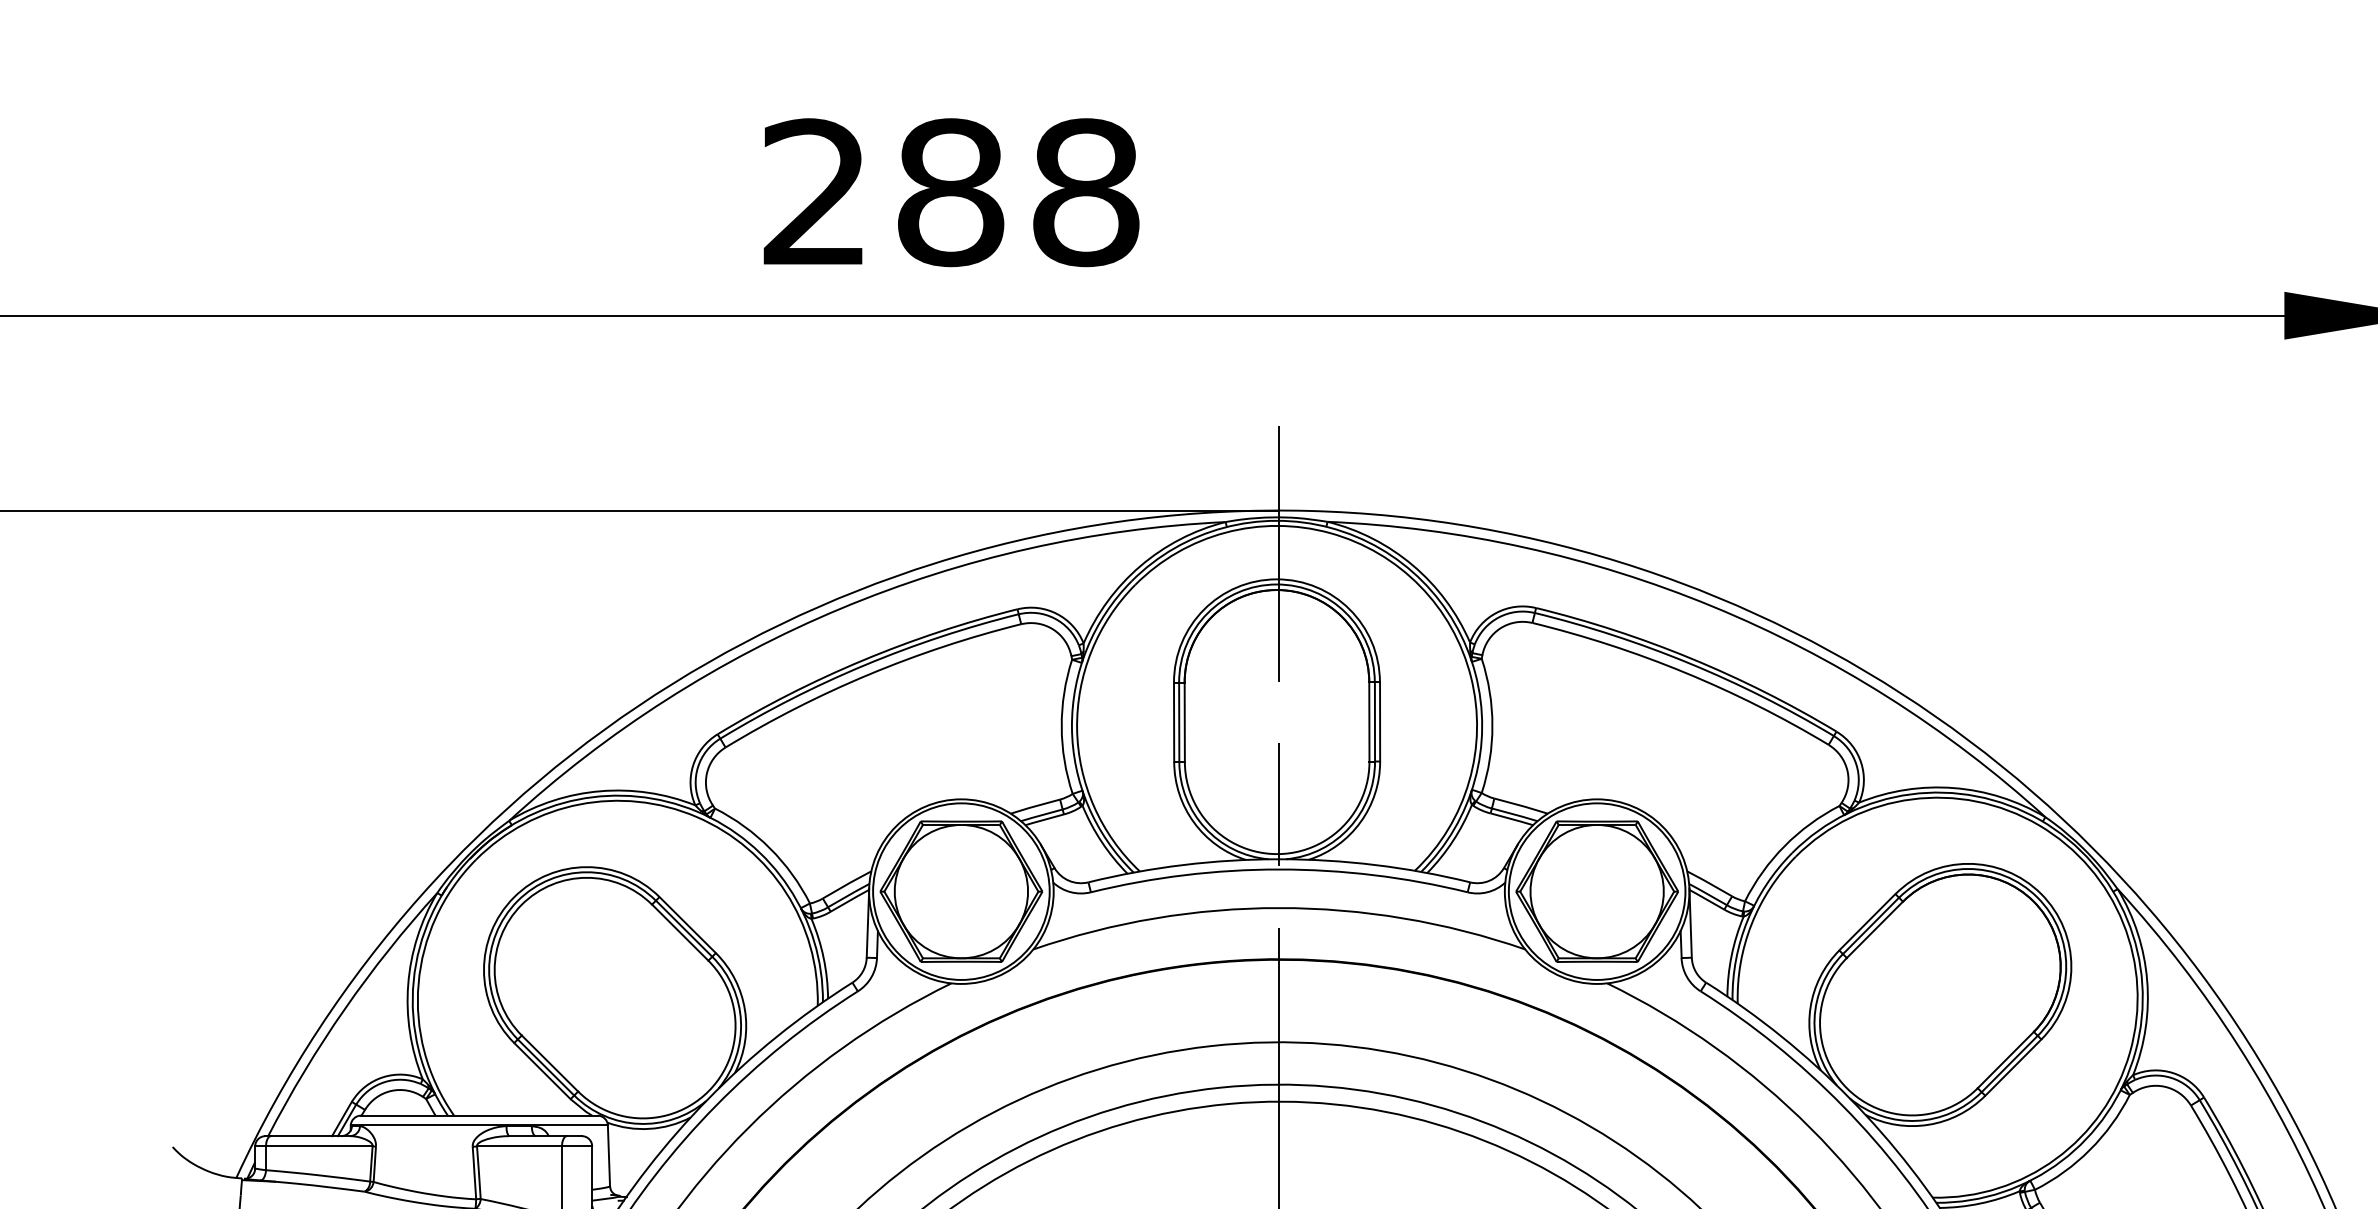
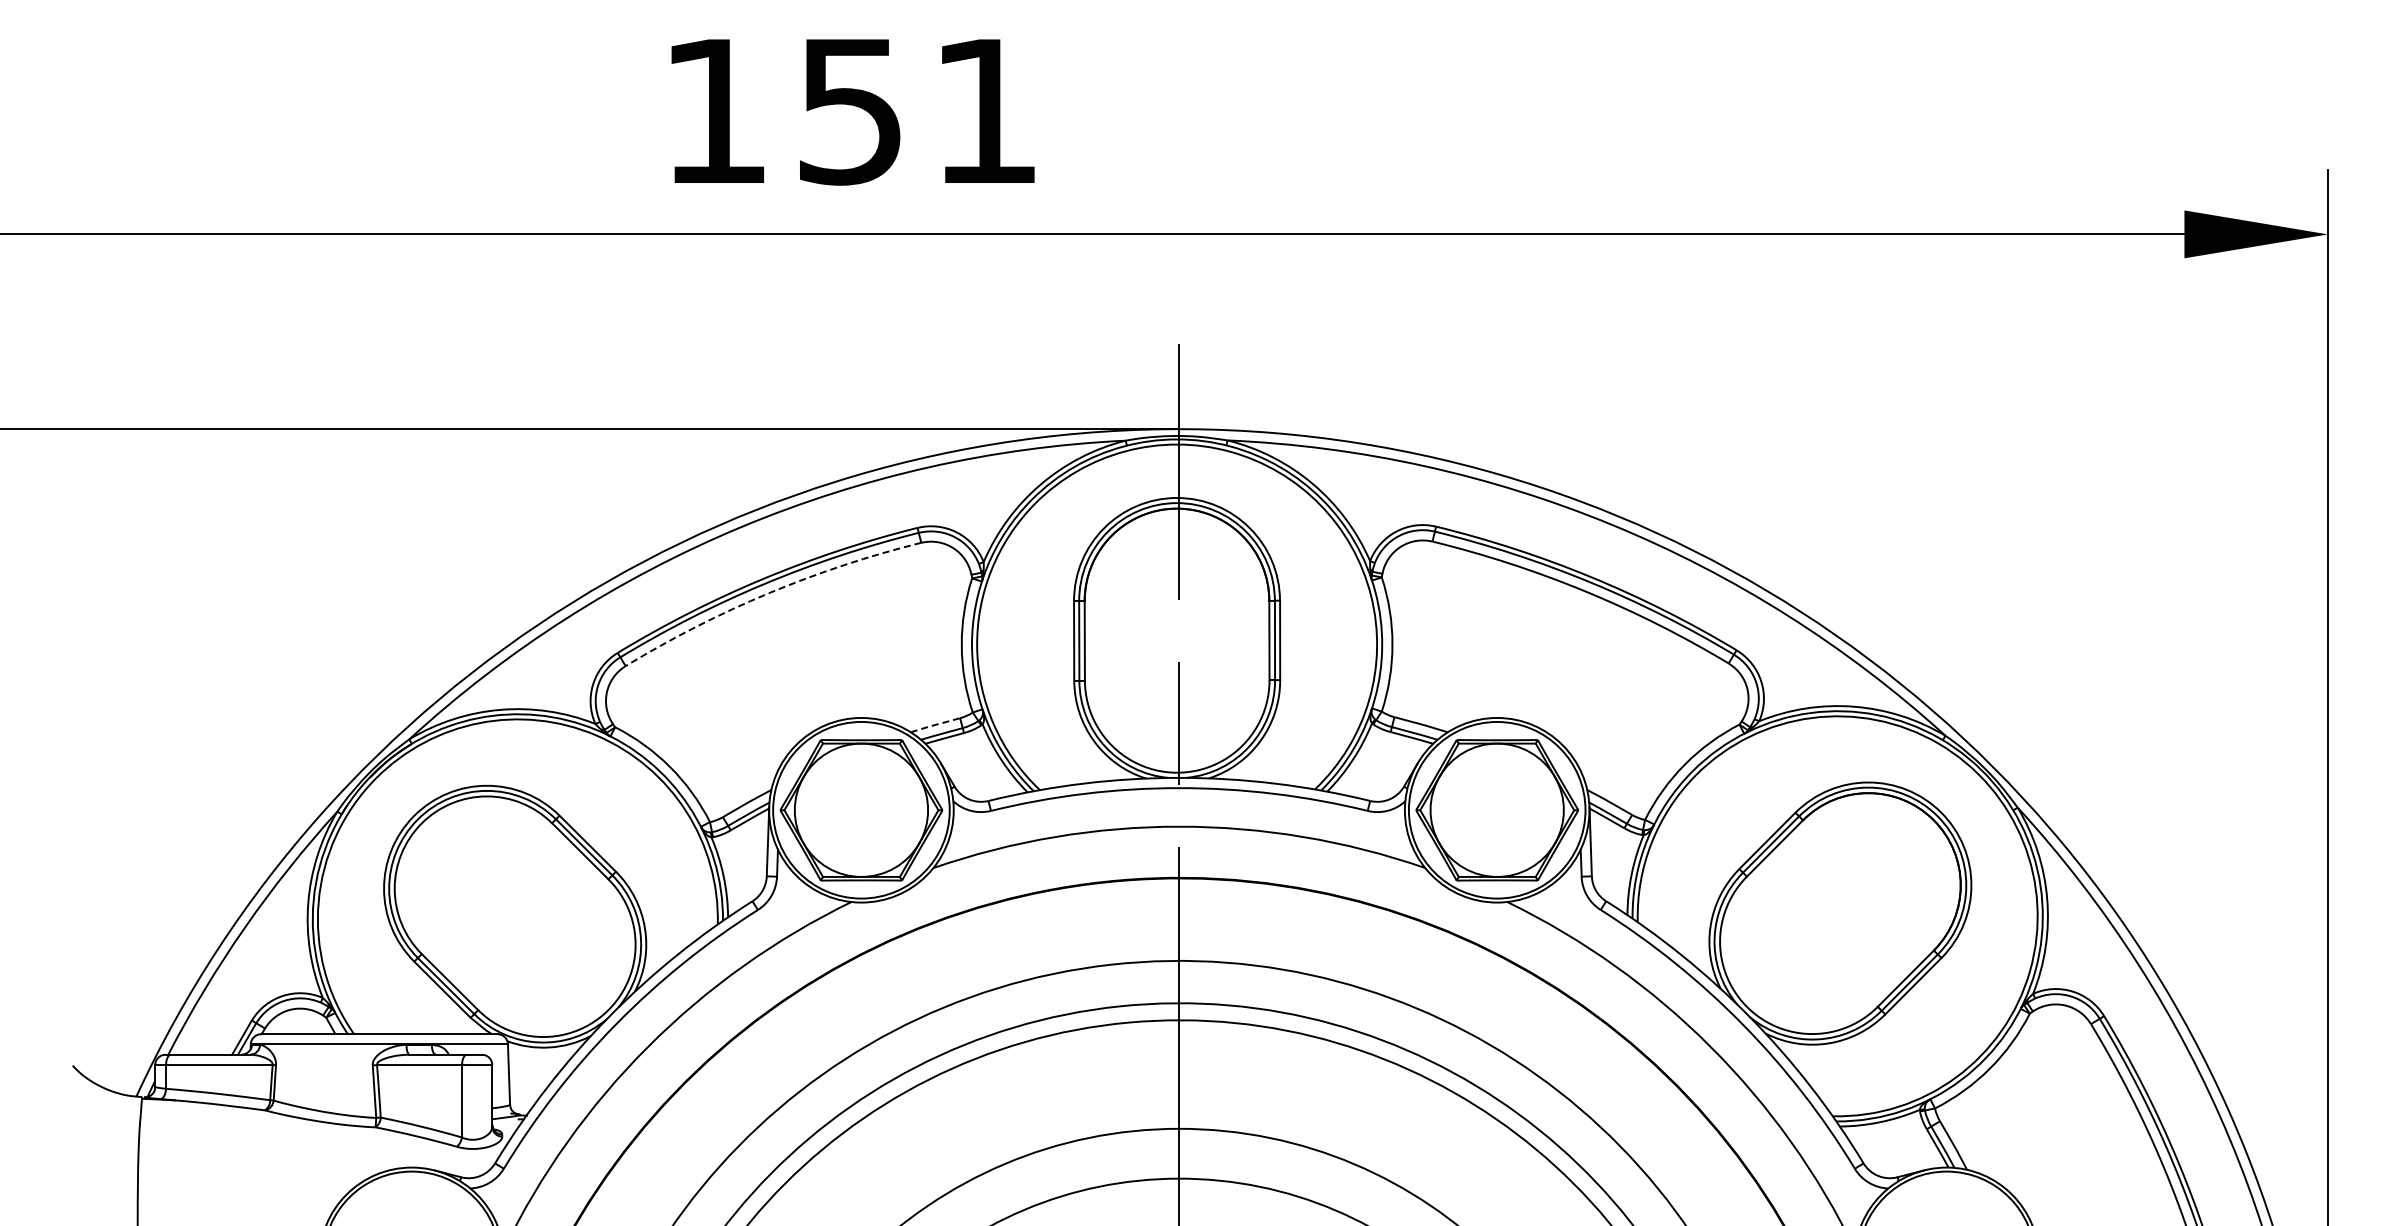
text: (951, 191) -> (851, 110), 288 -> 151
arc: (868, 674) -> (768, 593), solid -> dashed
line: (1034, 806) -> (934, 725), solid -> dashed

